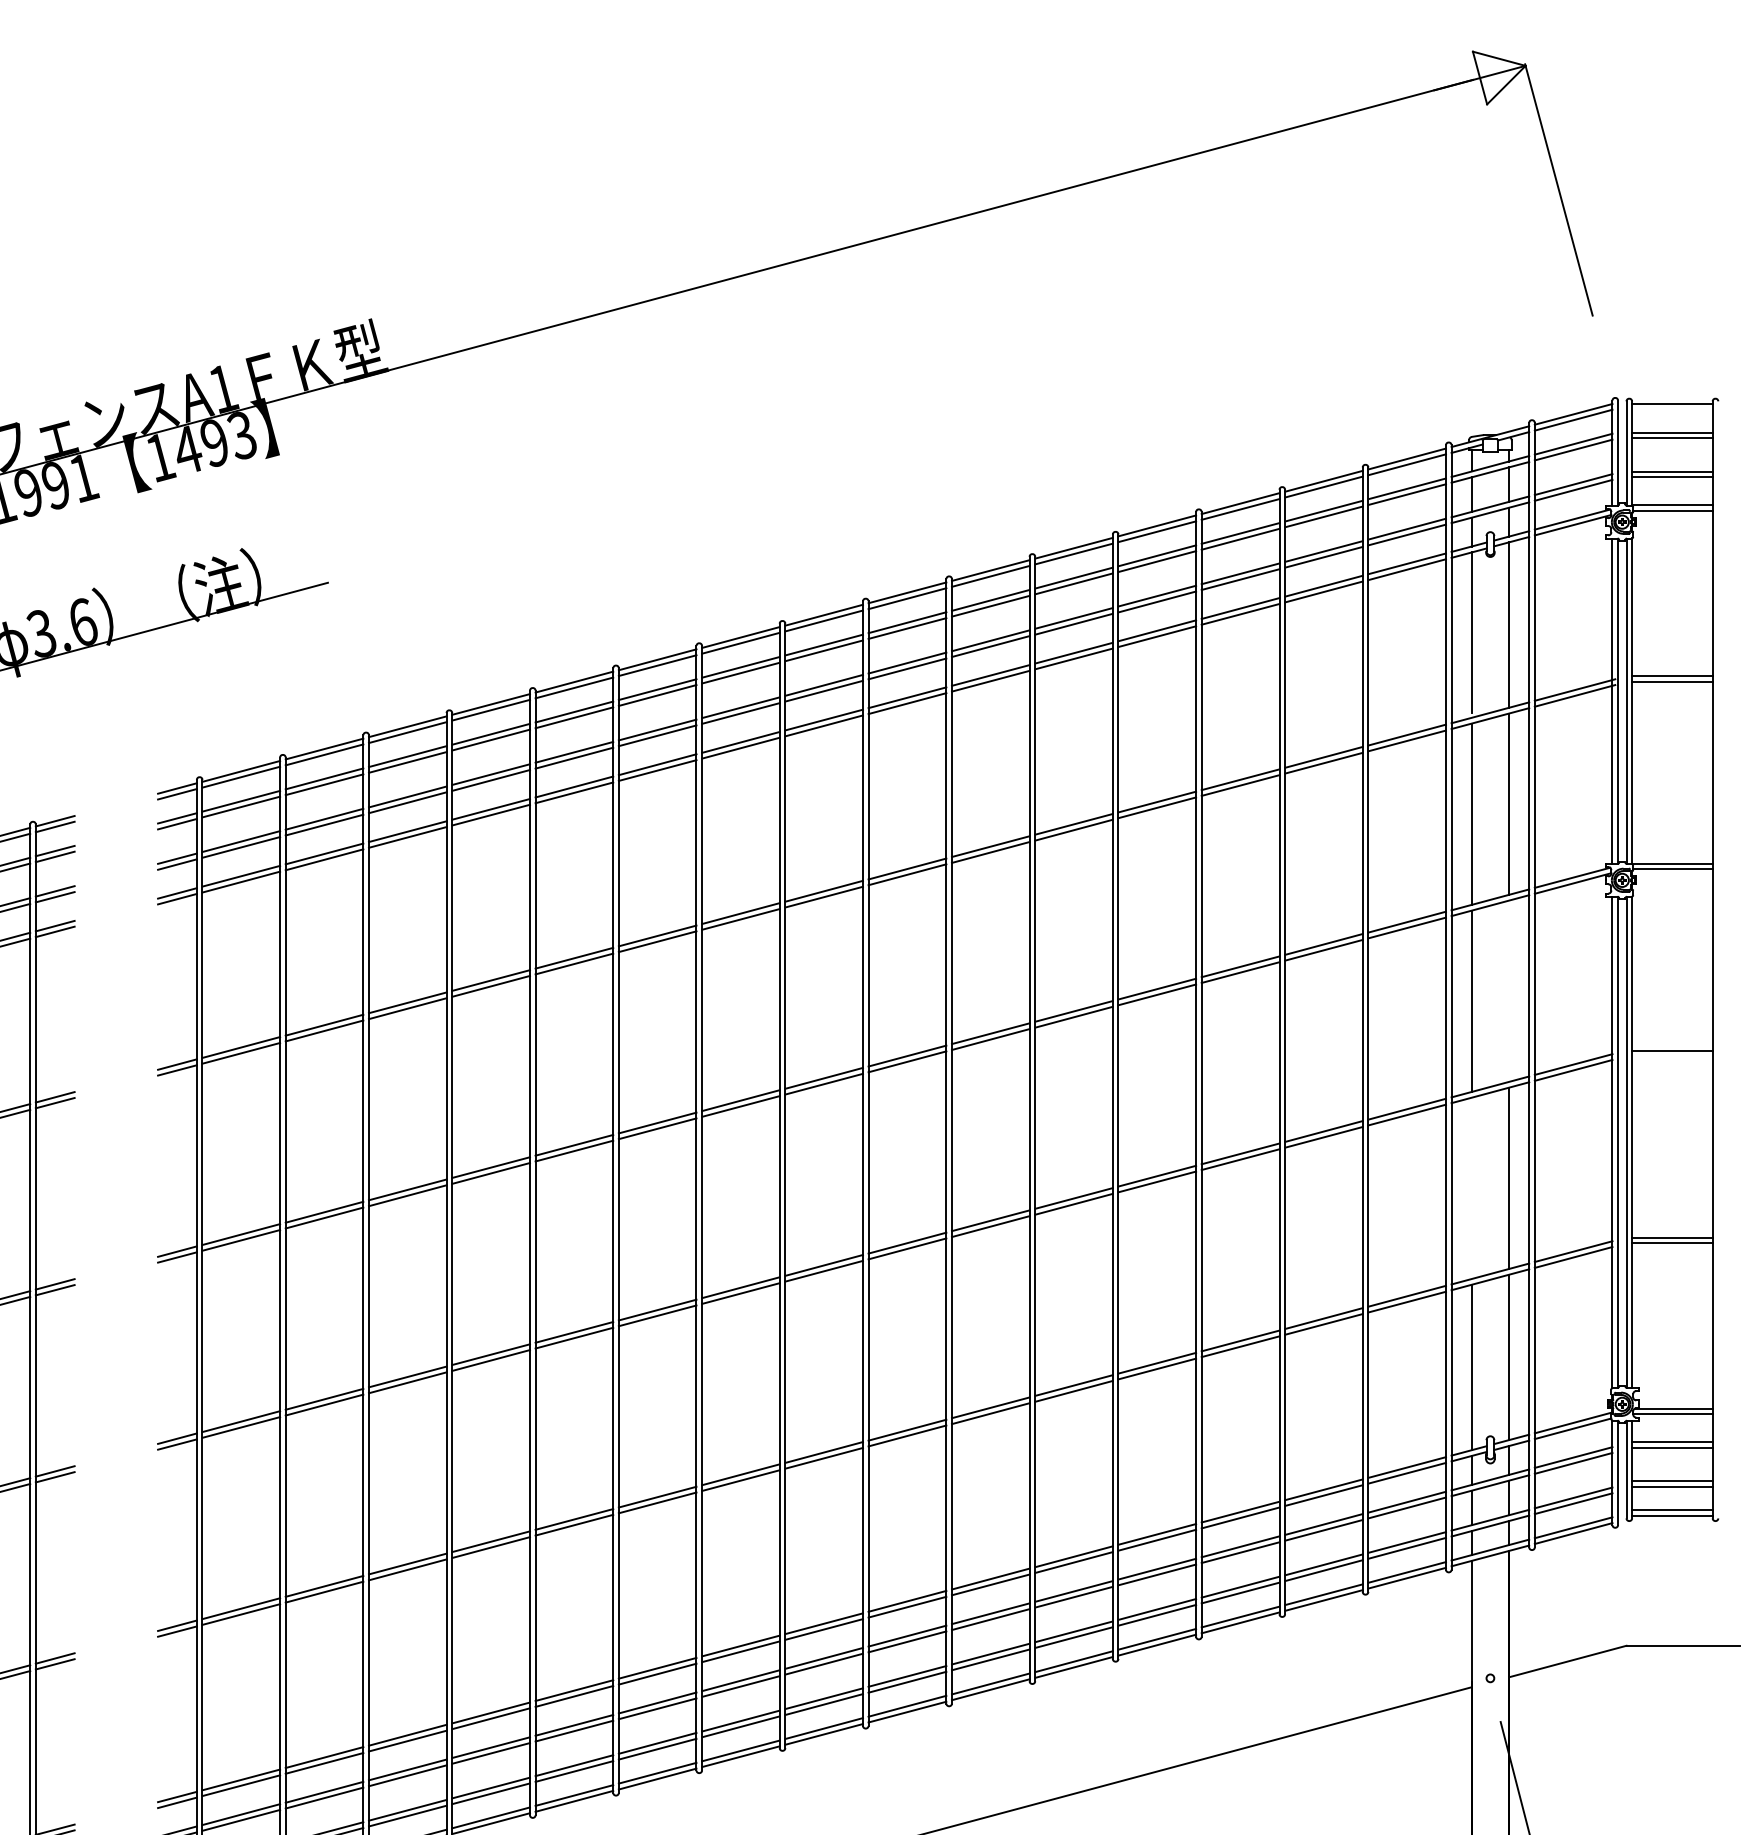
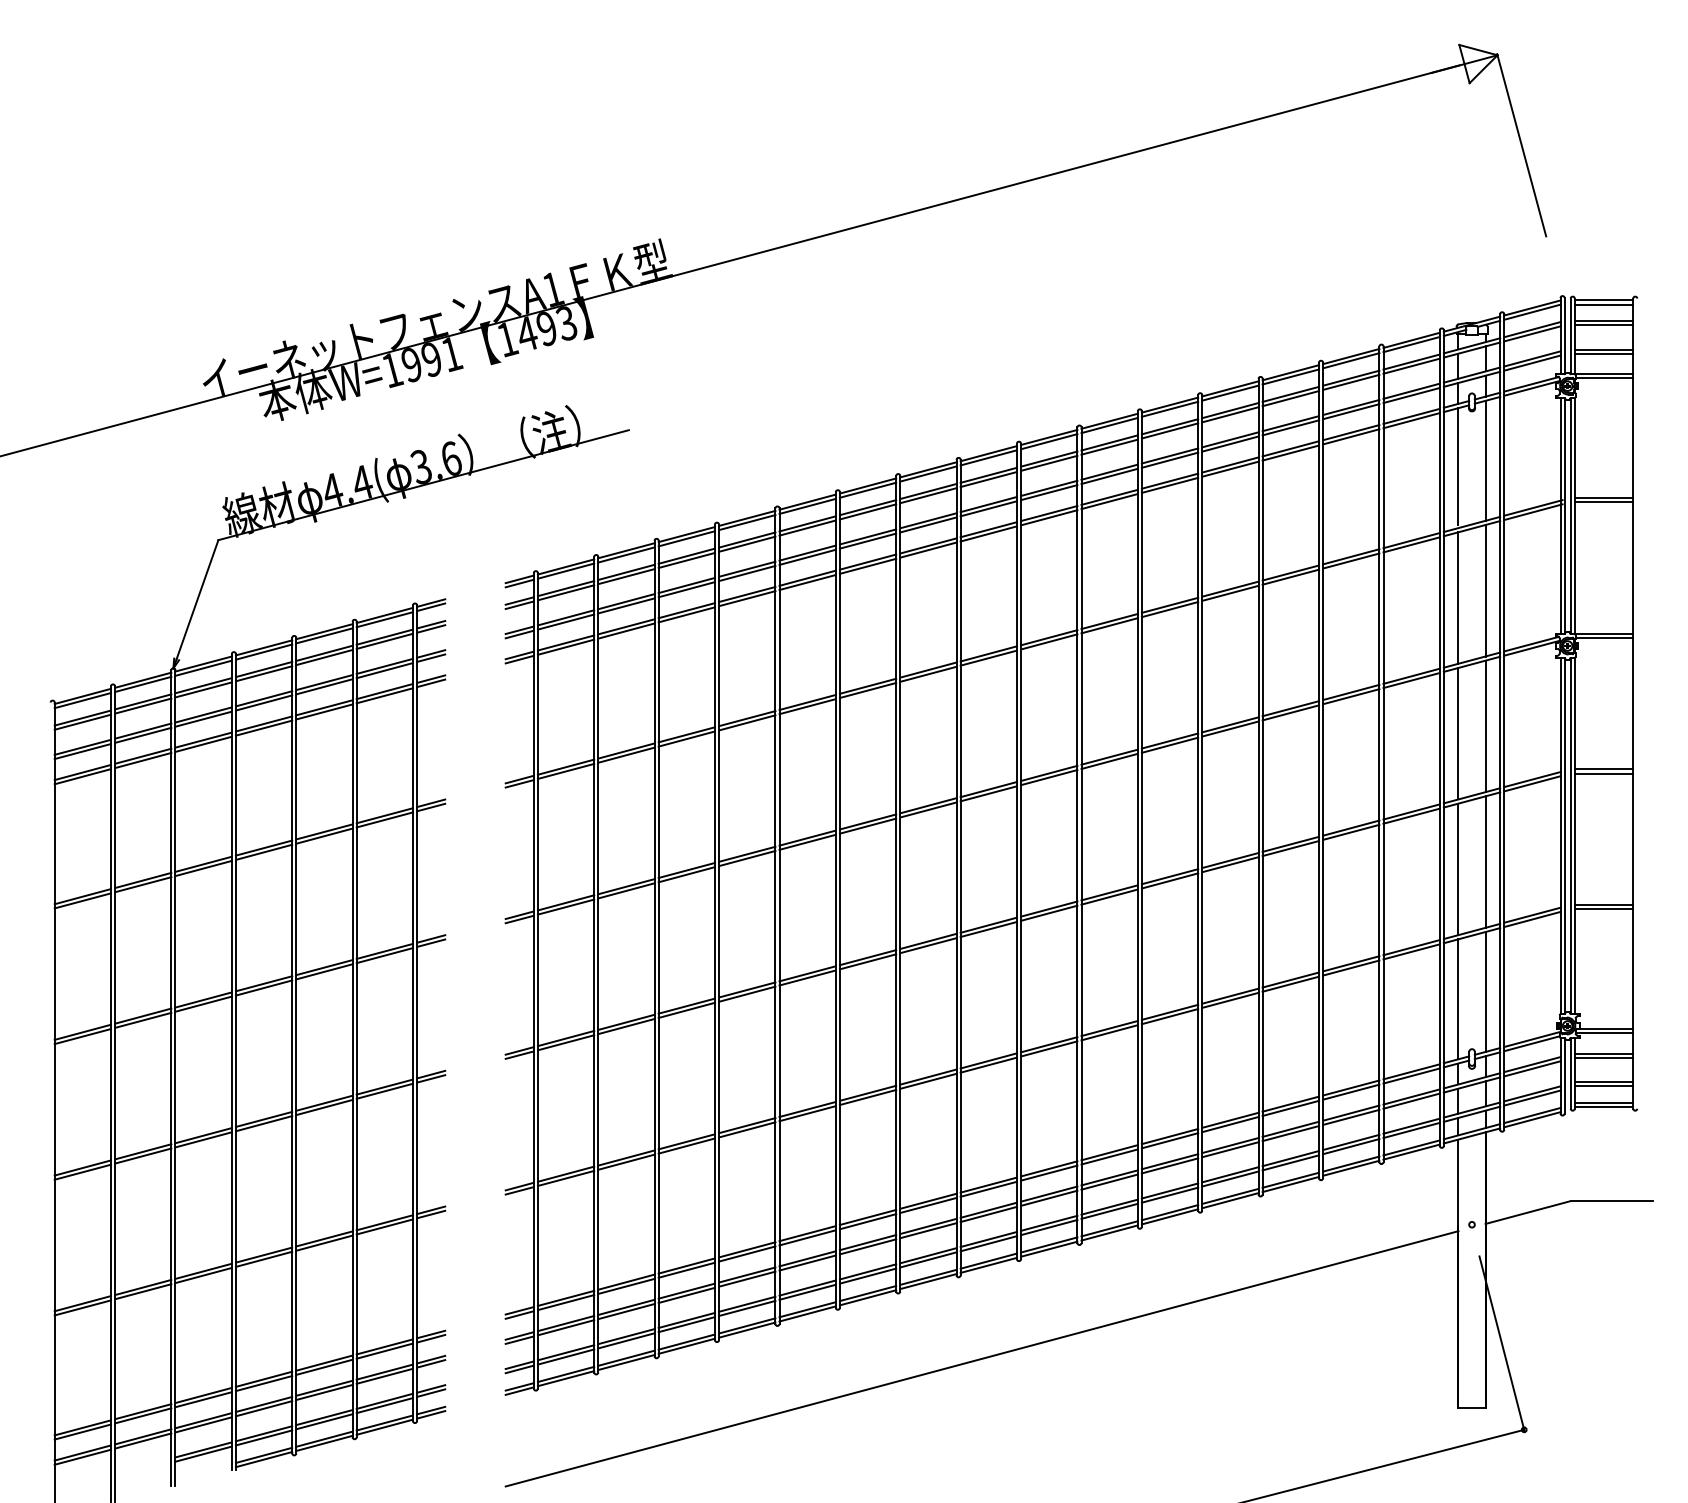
line: (1671, 409) -> (1603, 304), added
line: (1509, 991) -> (1485, 726), added
line: (1671, 1056) -> (1603, 773), added
line: (1471, 1188) -> (1458, 869), added

